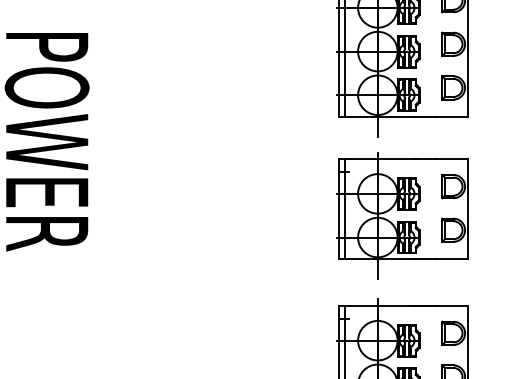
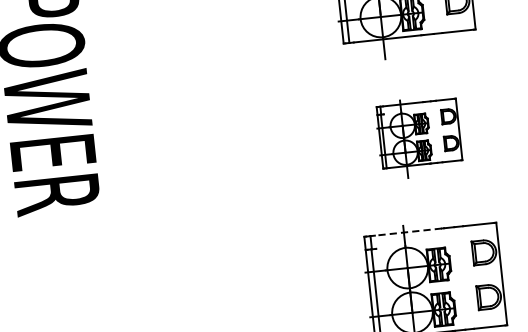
part: (402, 215) -> (419, 137), size x0.6
line: (382, 305) -> (408, 231), solid -> dashed

